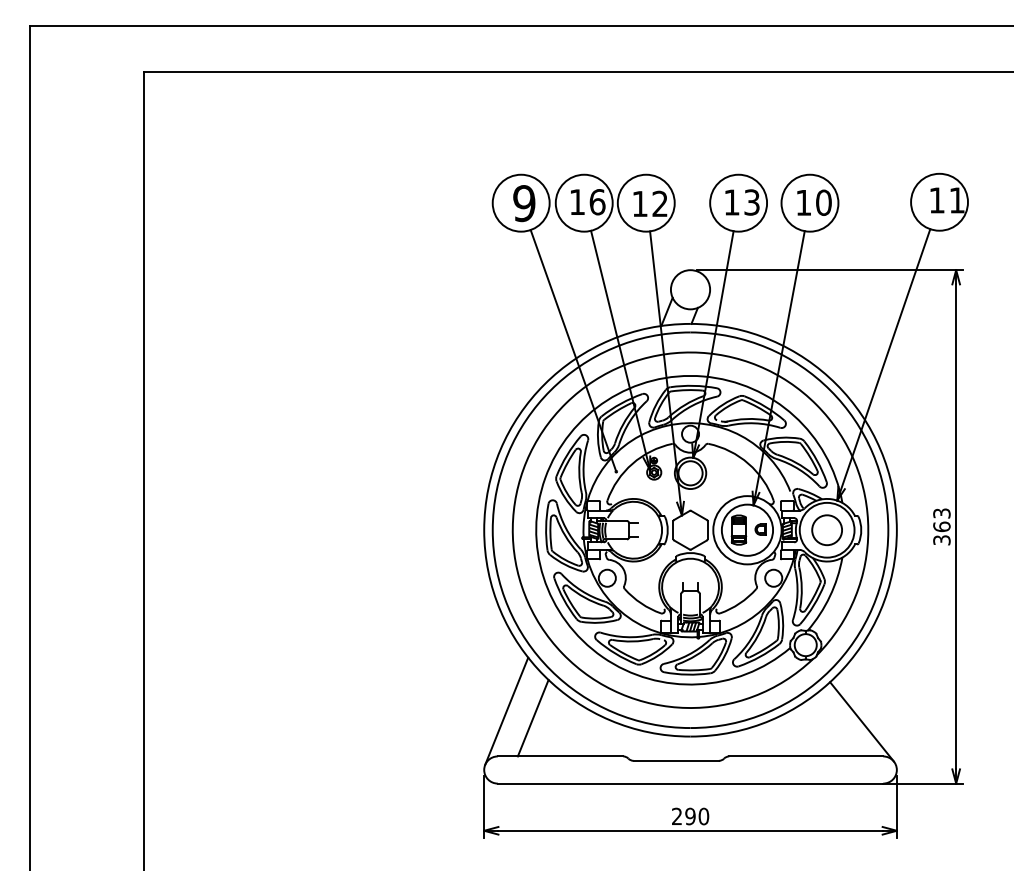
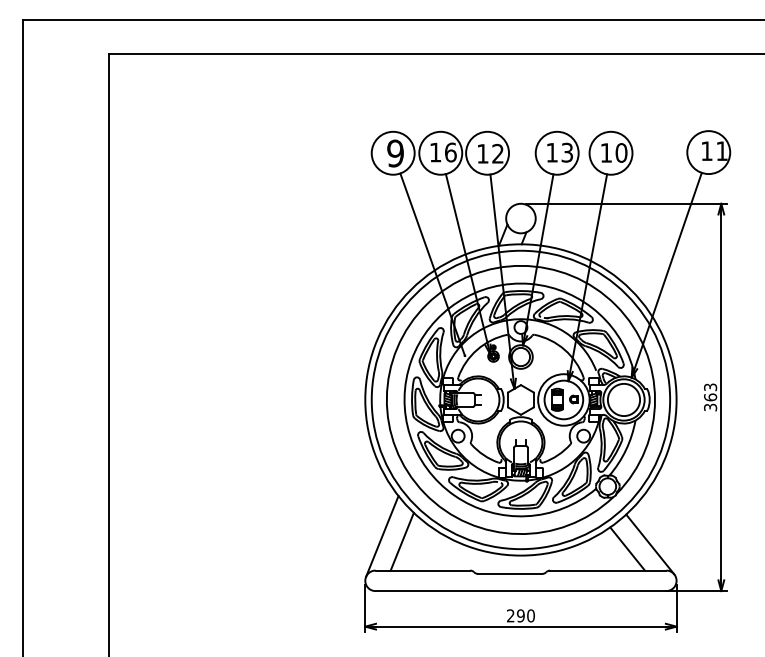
circle: (826, 529) -> (623, 399), size x1.43
line: (831, 727) -> (627, 548), added

